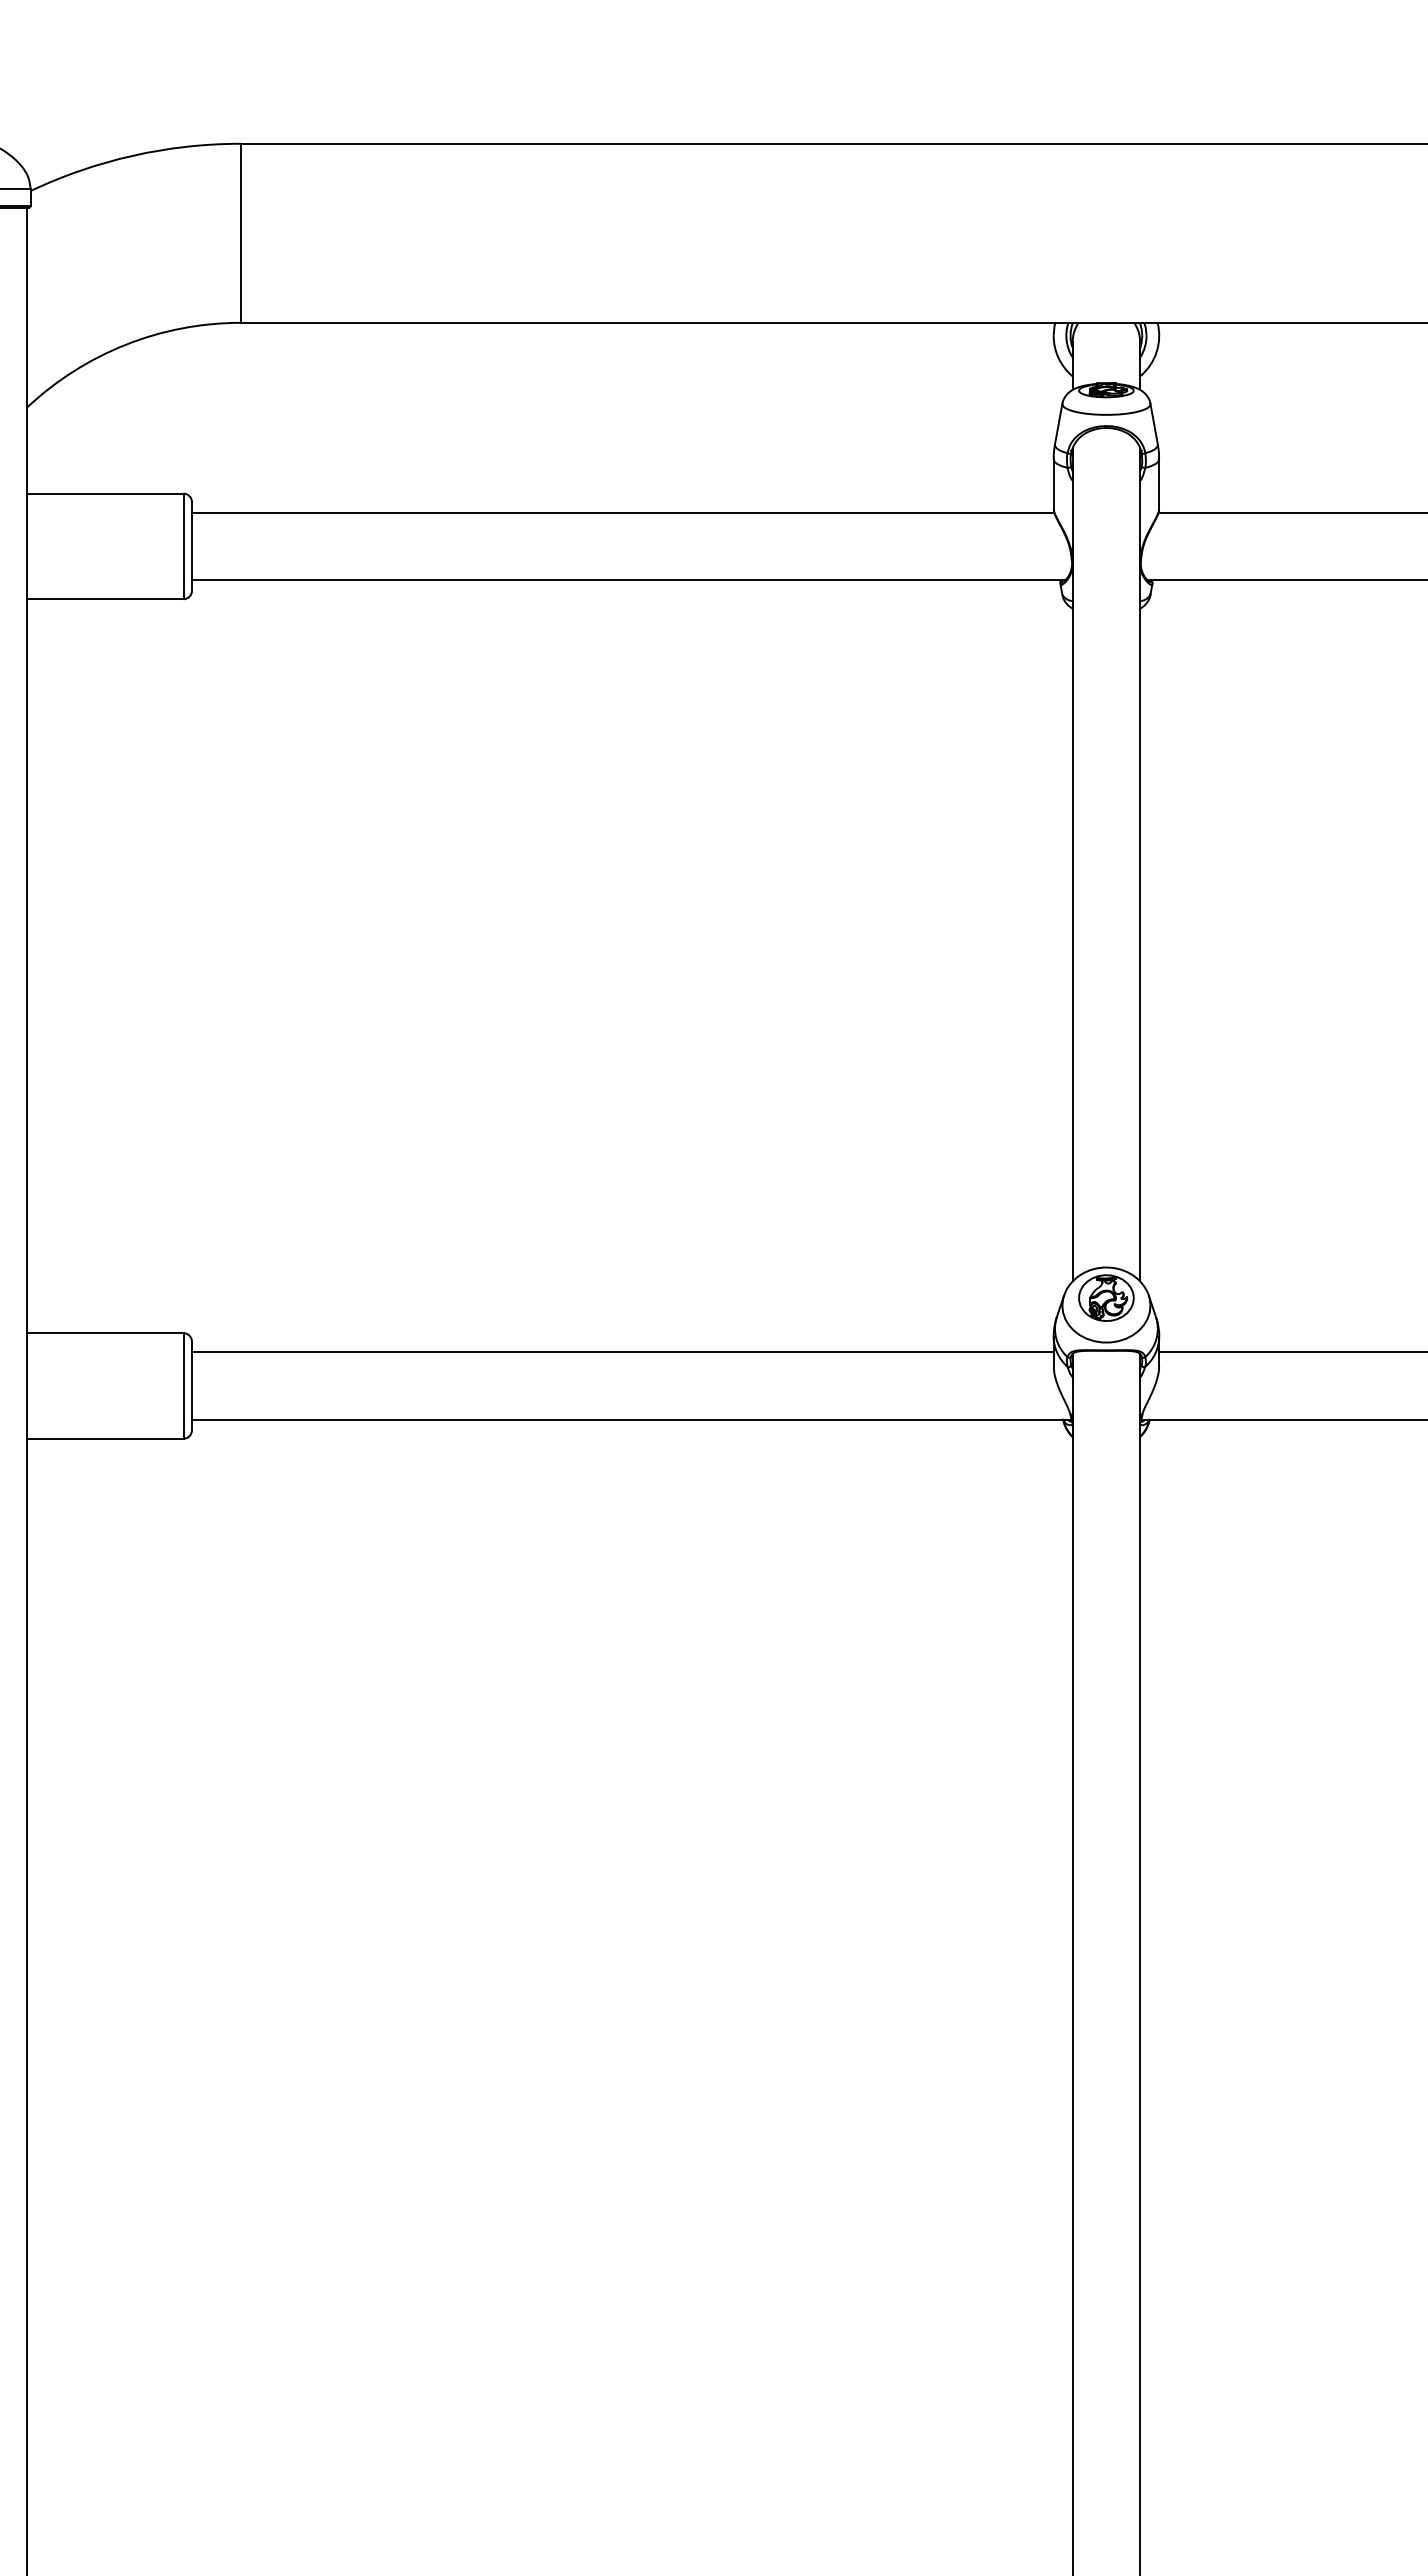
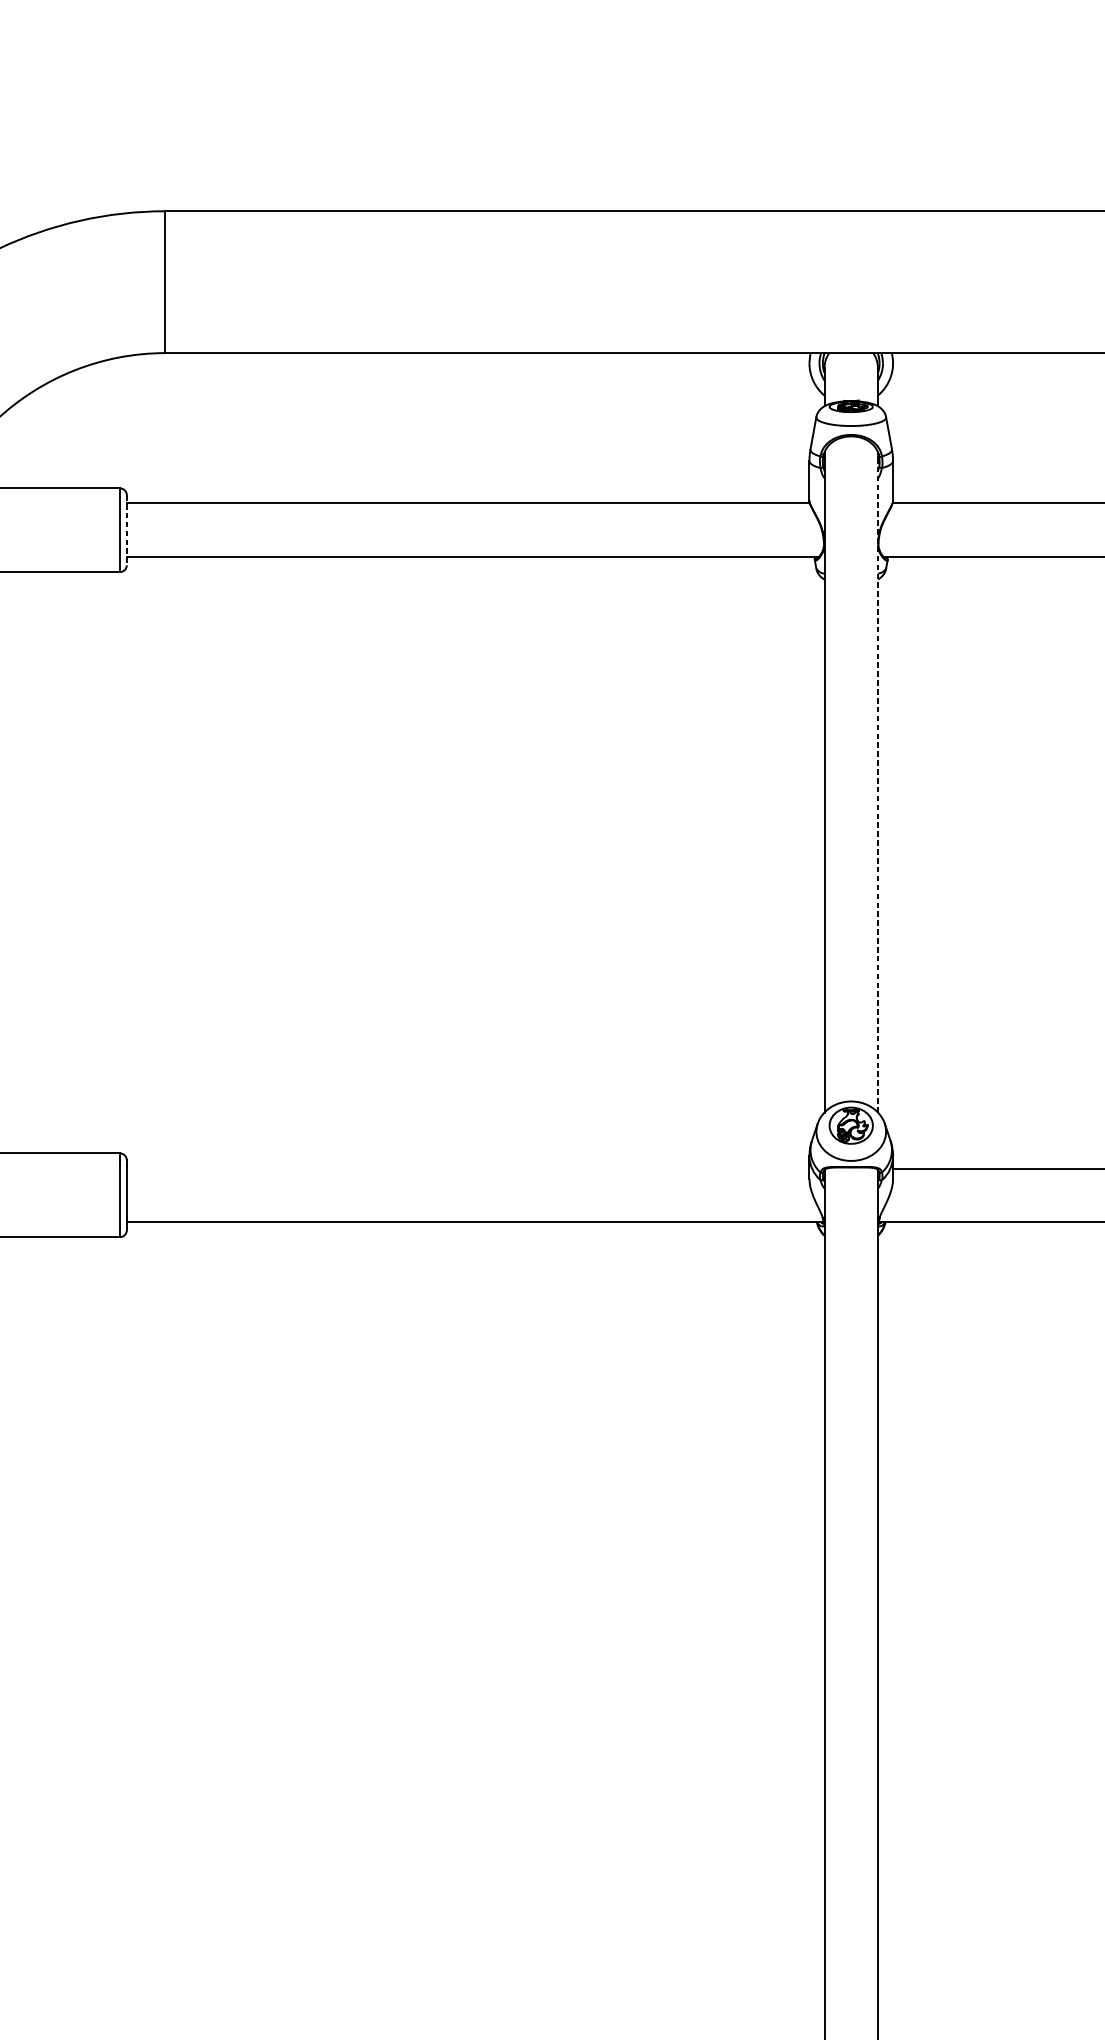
line: (191, 546) -> (126, 530), solid -> dashed
line: (1140, 864) -> (878, 782), solid -> dashed
line: (622, 1352) -> (467, 1168), removed

